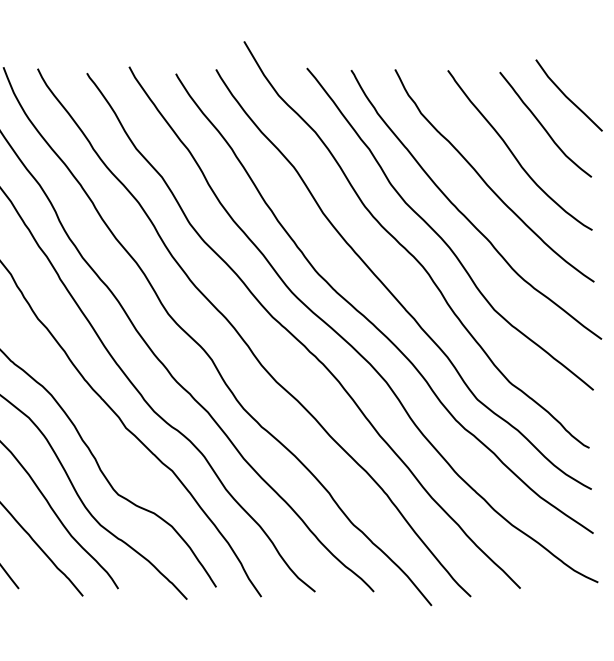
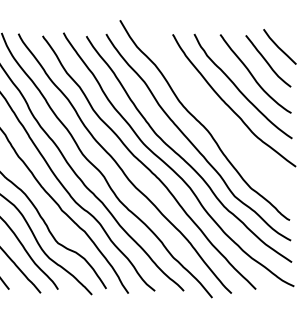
curve: (442, 237) -> (217, 116), removed

